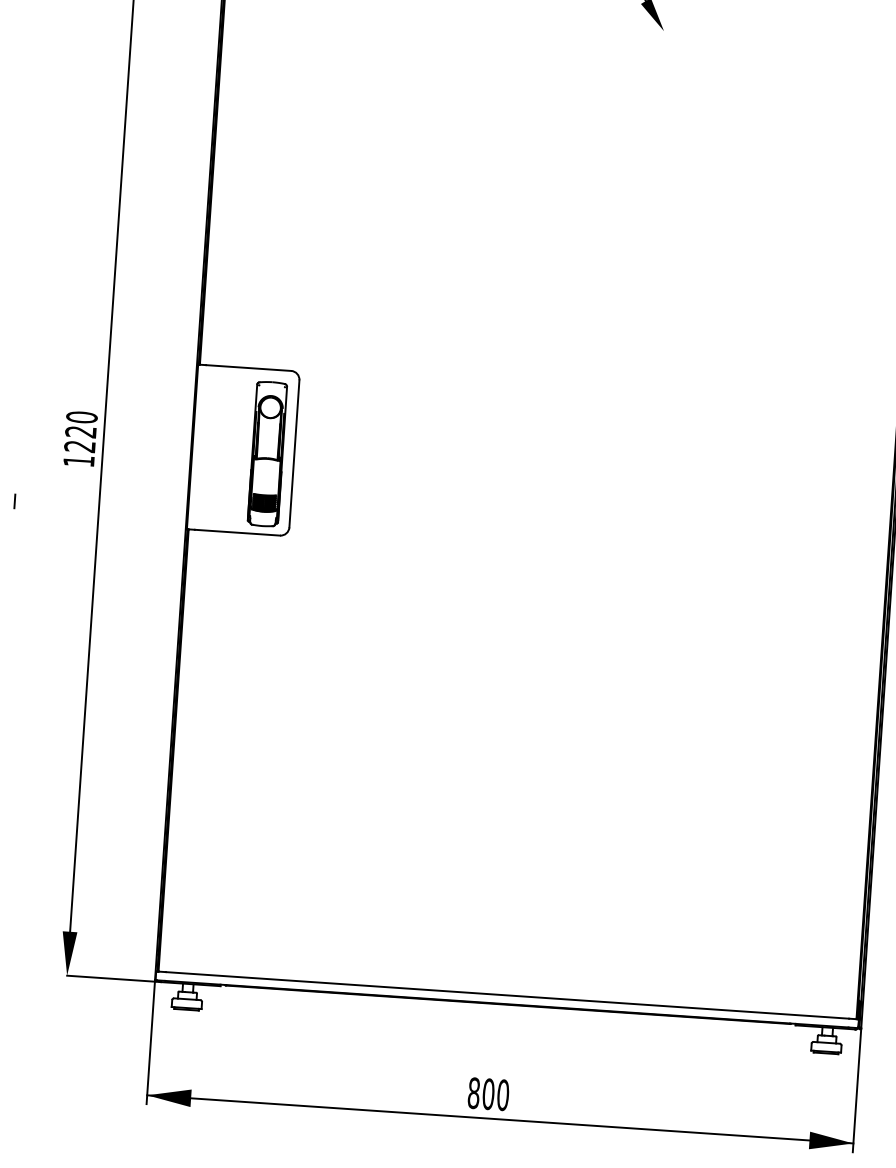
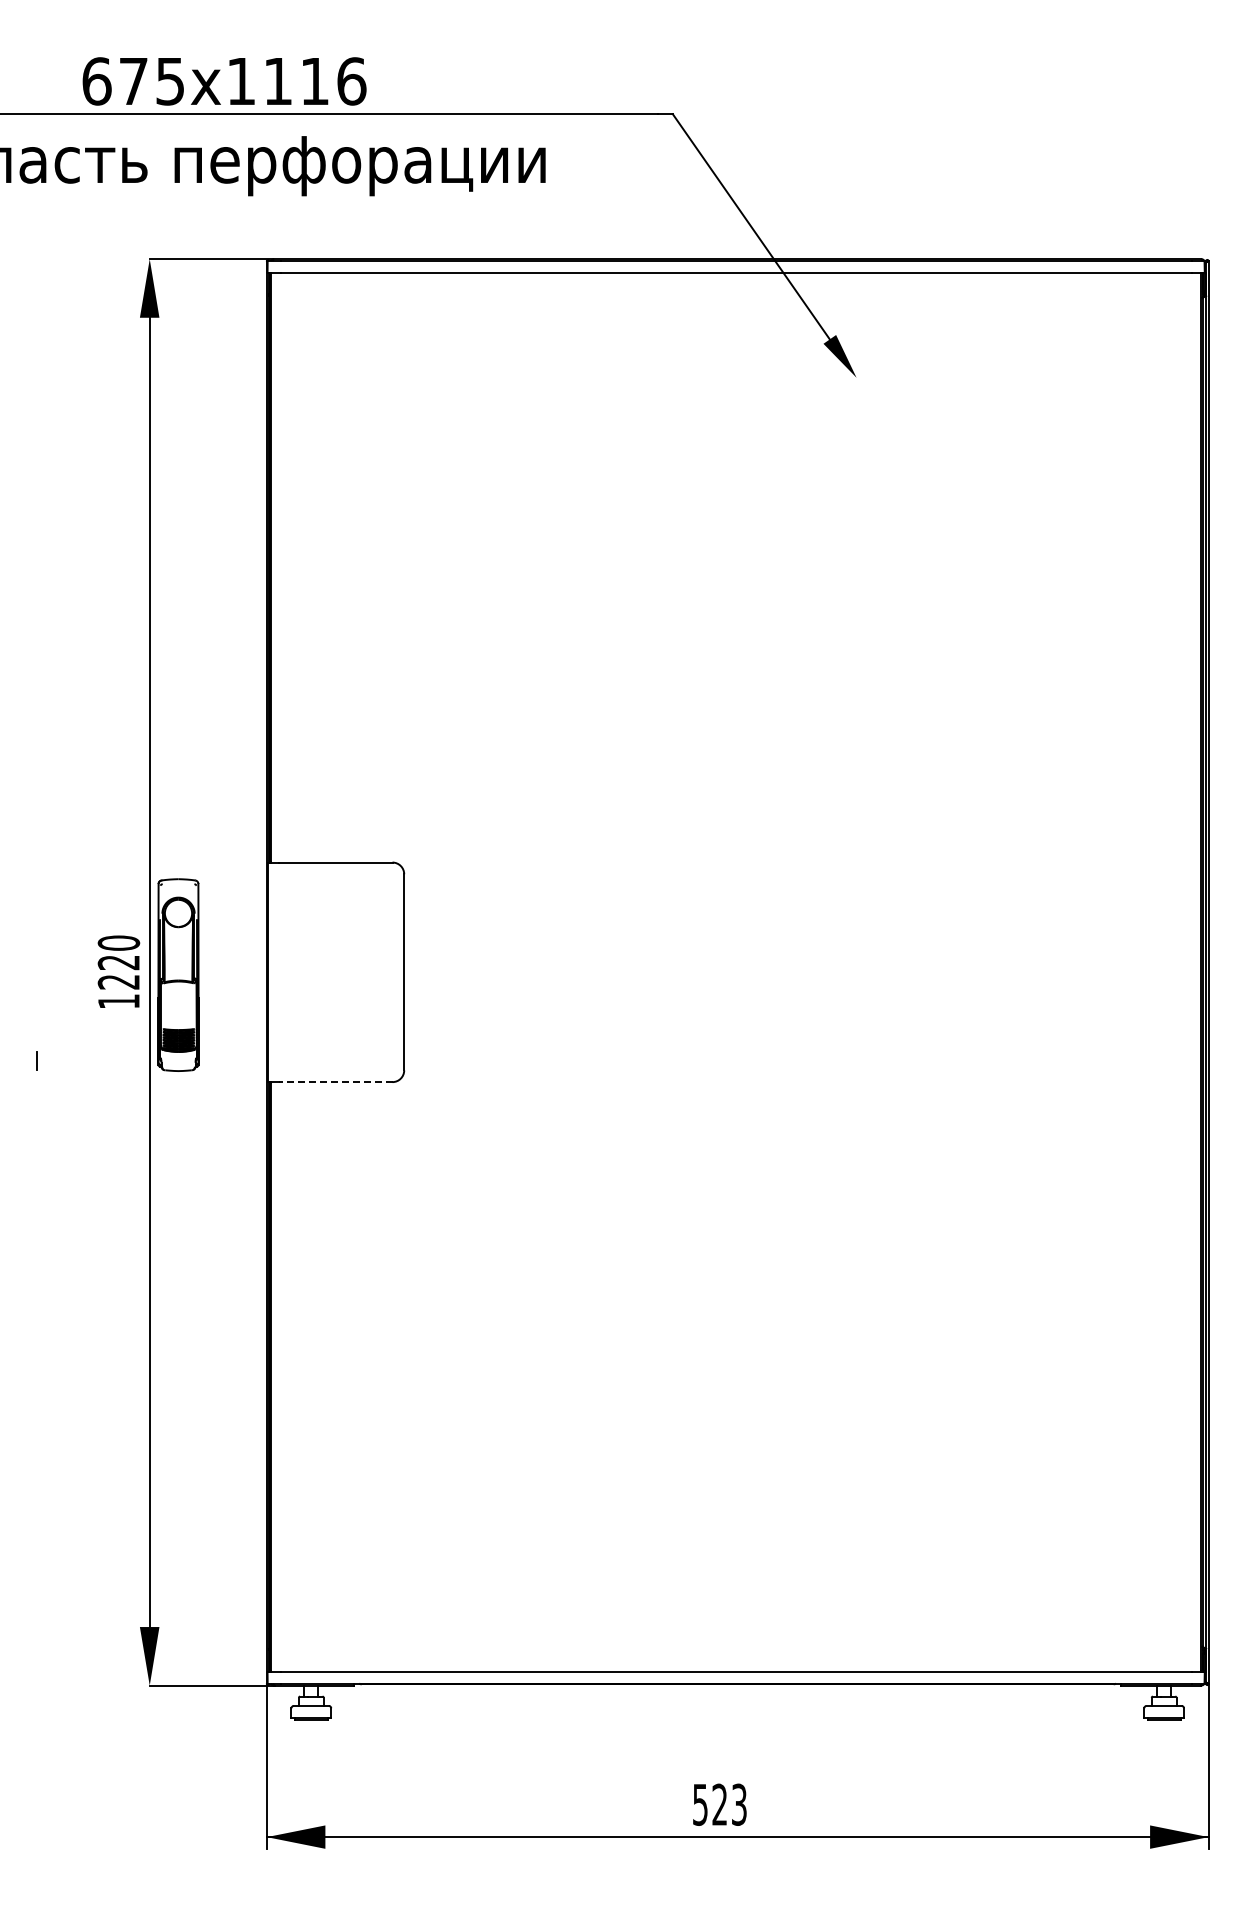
part: (267, 453) -> (178, 974), moved
line: (237, 532) -> (335, 1082), solid -> dashed
text: (488, 1093) -> (719, 1804), 800 -> 523

